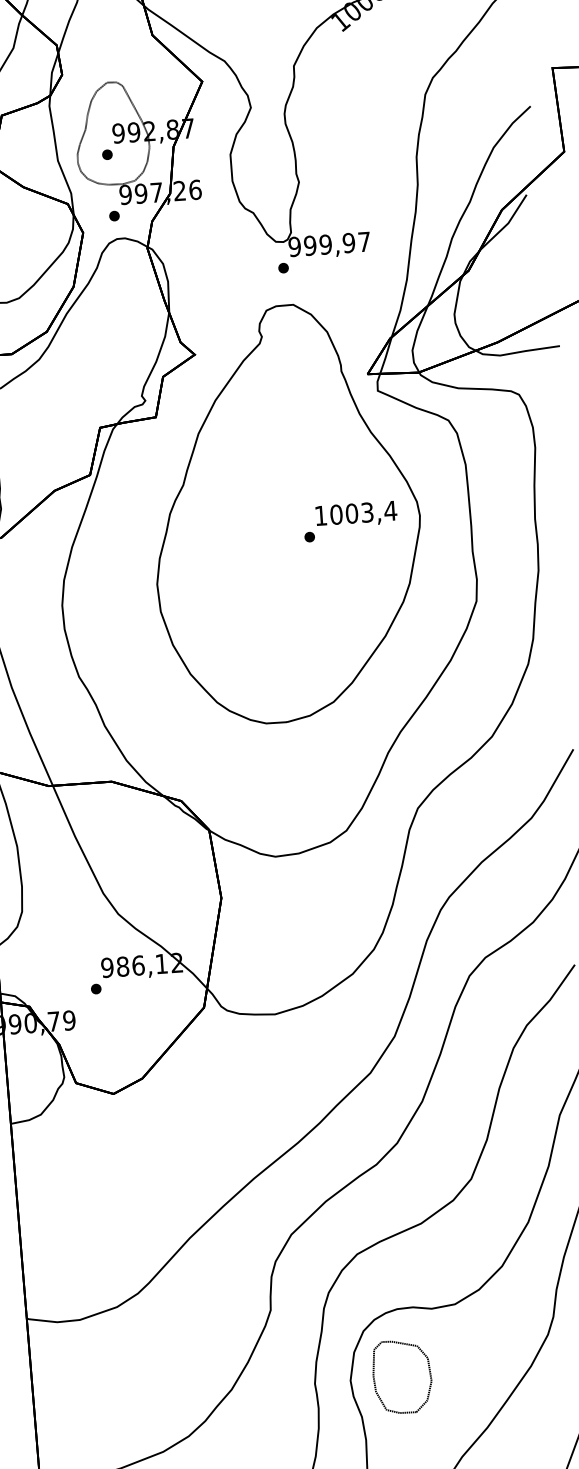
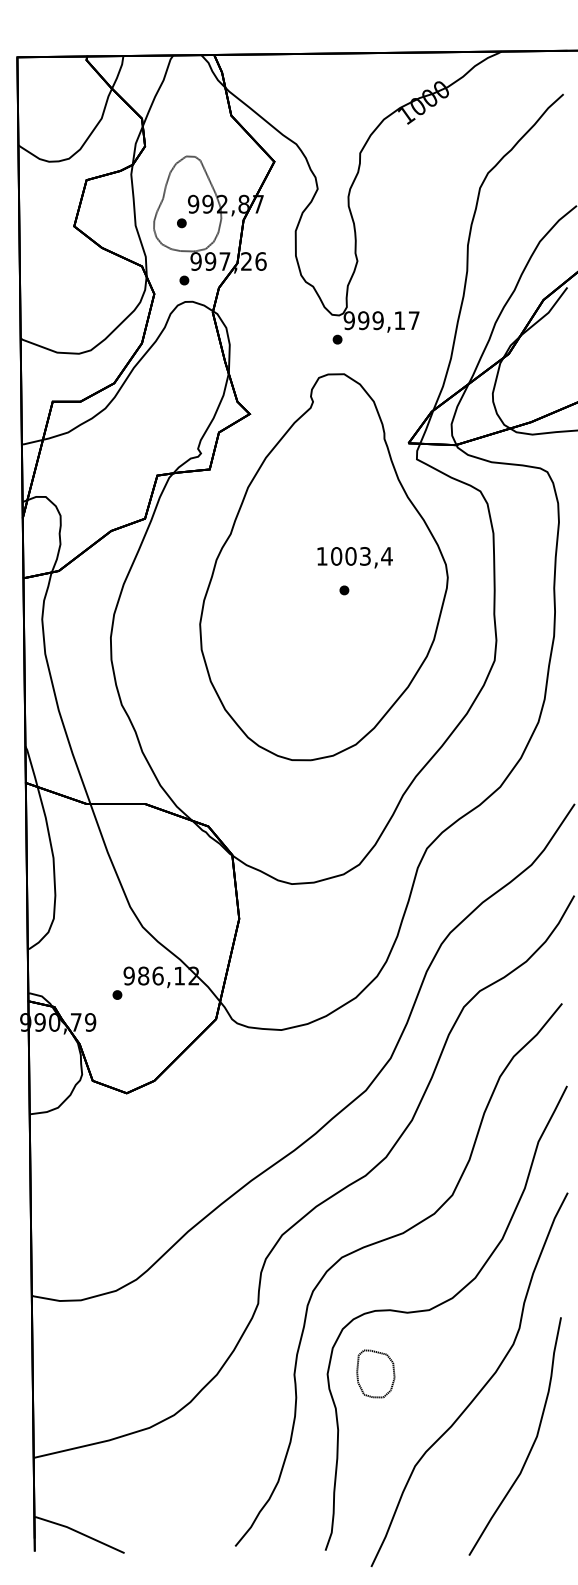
text: (348, 242) -> (399, 320), 999,97 -> 999,17
text: (355, 514) -> (354, 557), moved
part: (402, 1376) -> (375, 1373), size x0.7

